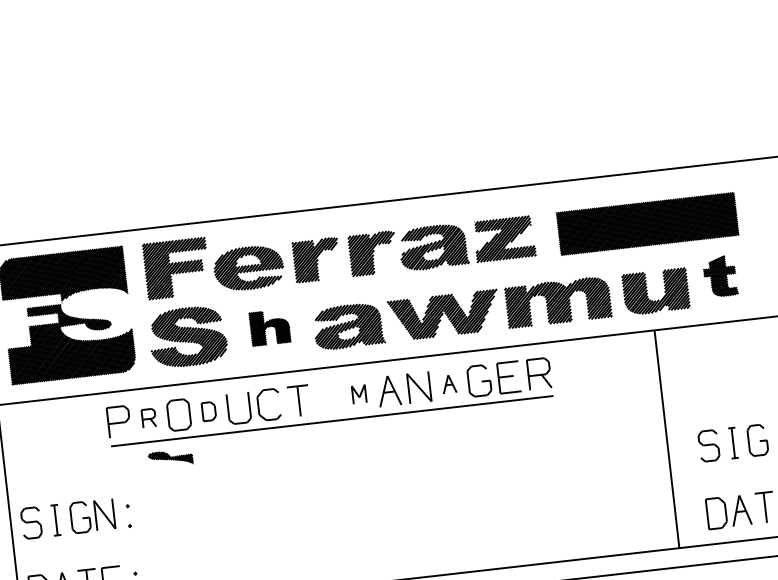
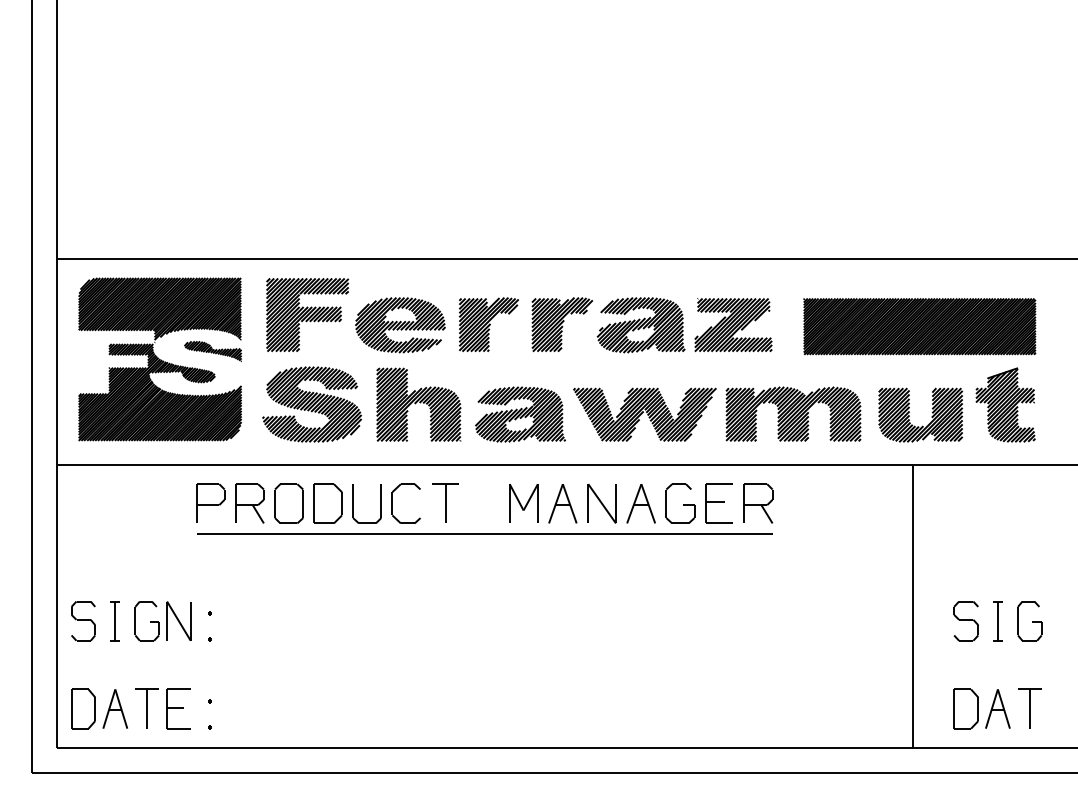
part: (720, 276) -> (1005, 404), size x1.43
part: (269, 327) -> (418, 404), size x1.67
part: (448, 384) -> (640, 503), size x1.67
part: (358, 394) -> (523, 503), size x1.67
part: (208, 411) -> (327, 503), size x1.67
part: (148, 418) -> (249, 503), size x1.67
part: (170, 458) -> (212, 351), moved

